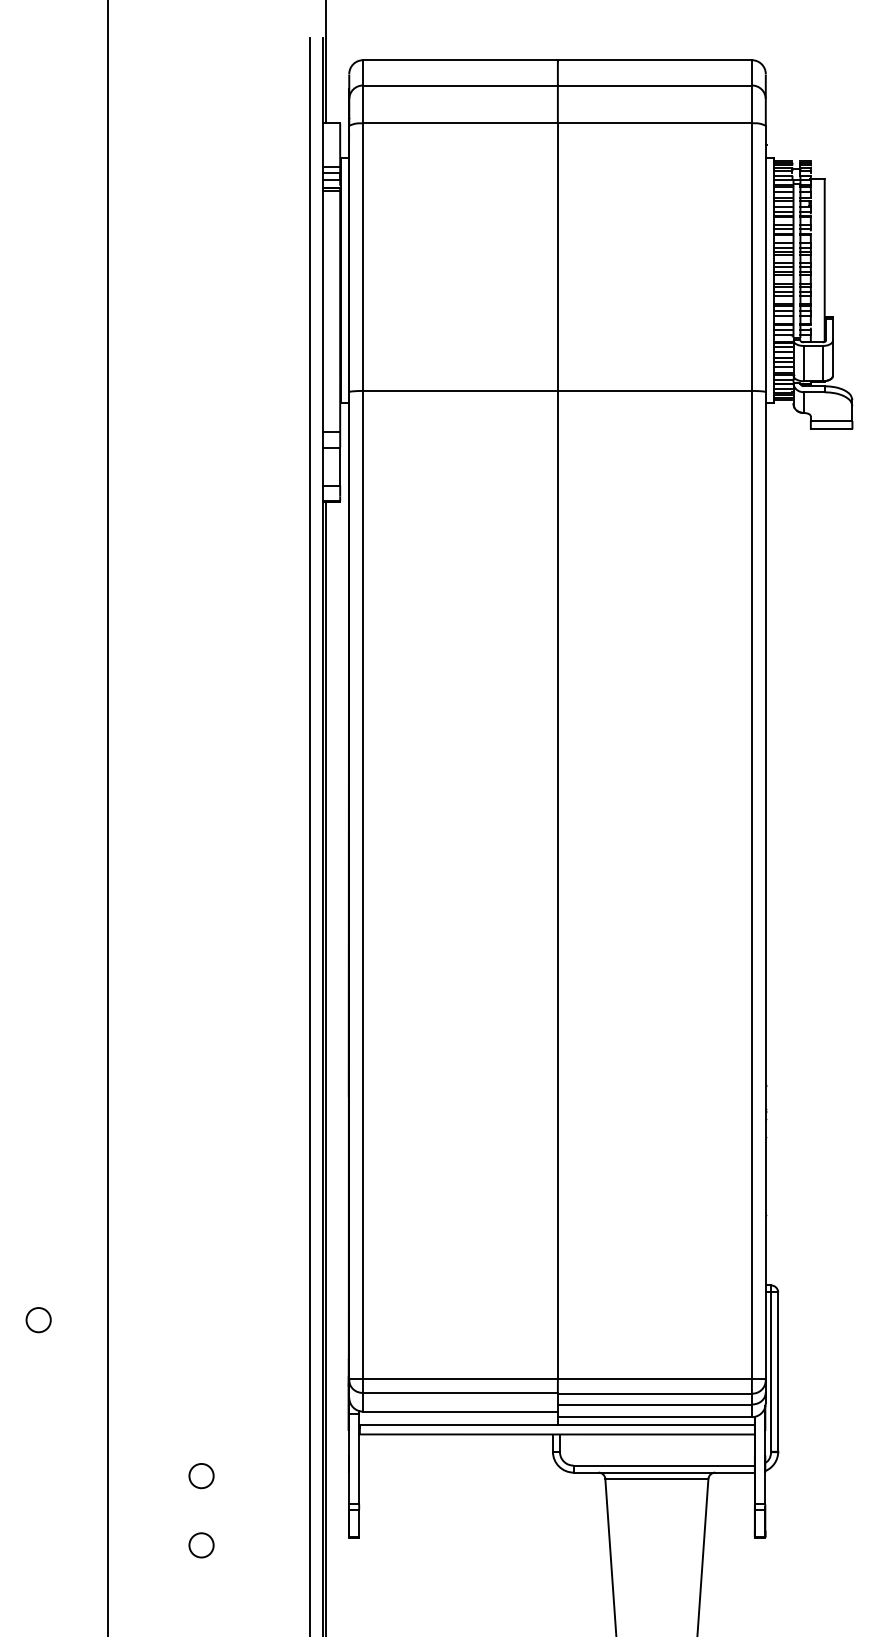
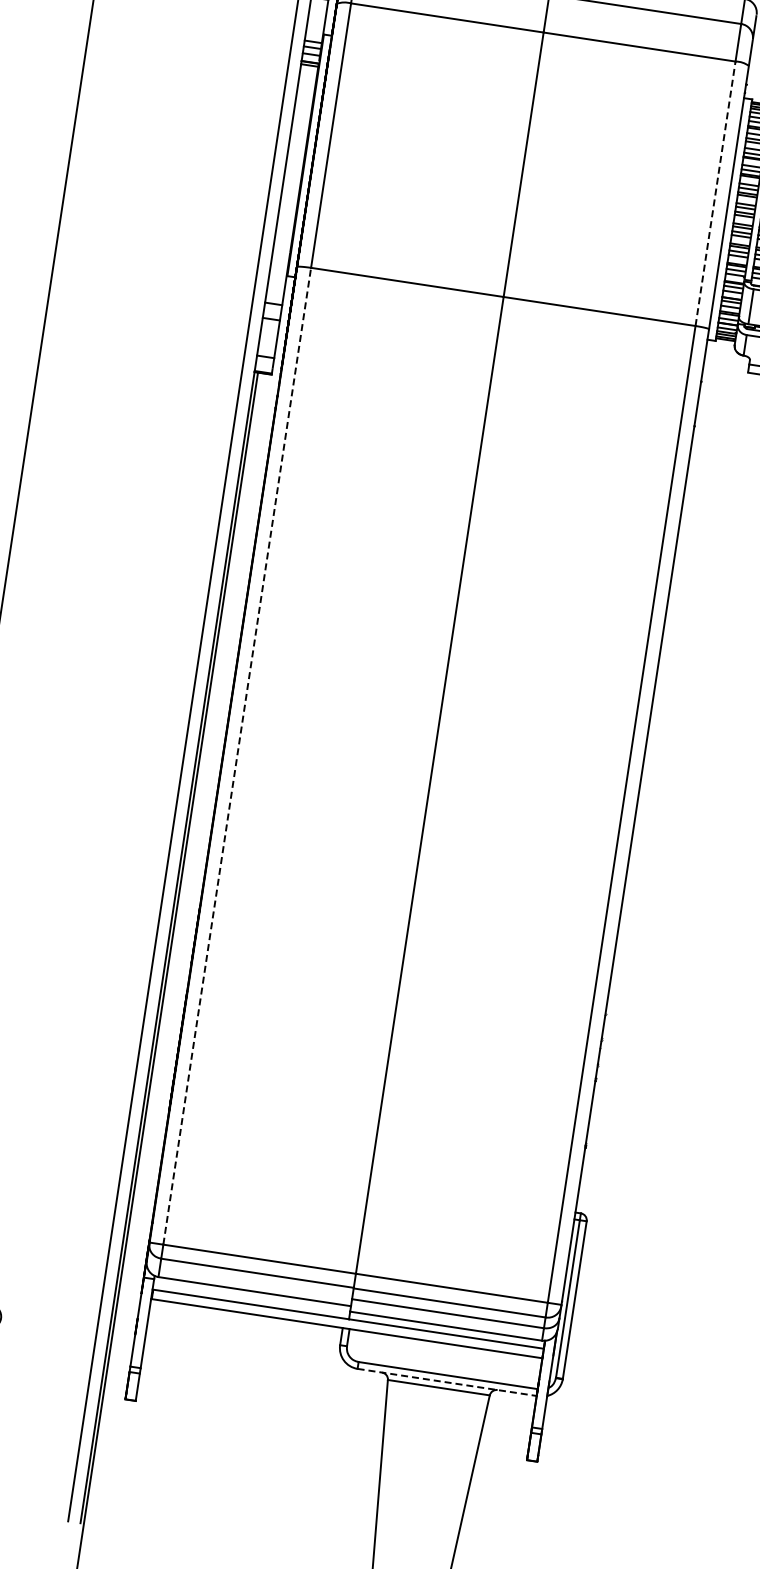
line: (751, 257) -> (715, 193), solid -> dashed
line: (363, 884) -> (237, 755), solid -> dashed
line: (664, 1472) -> (447, 1382), solid -> dashed

